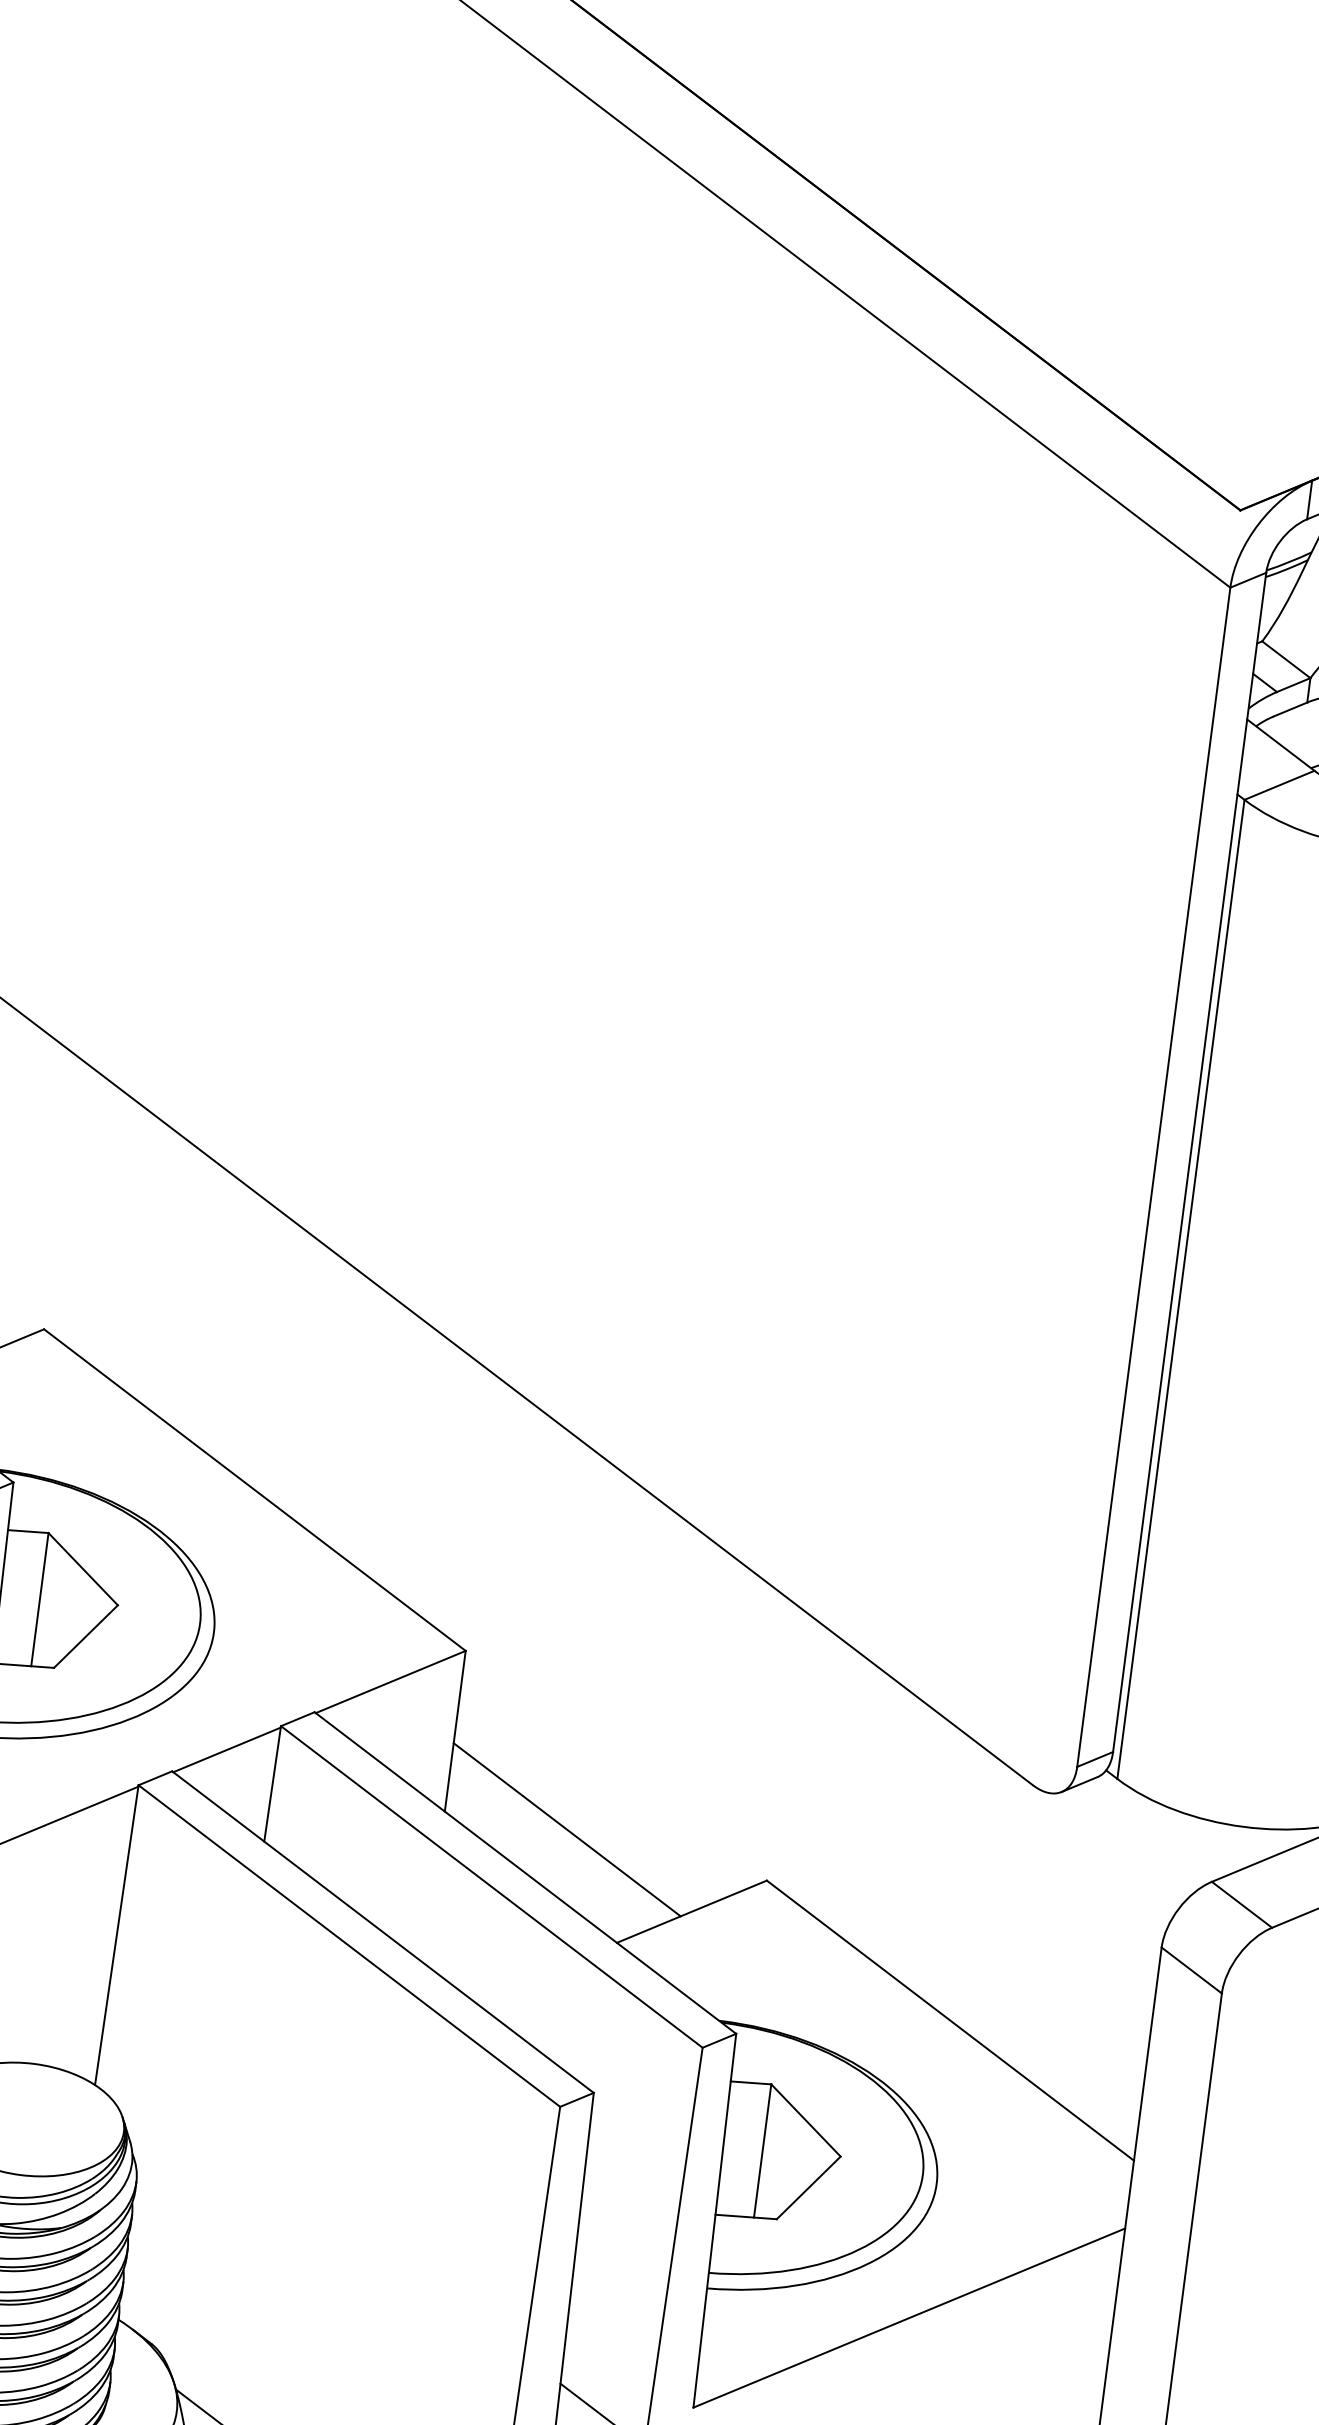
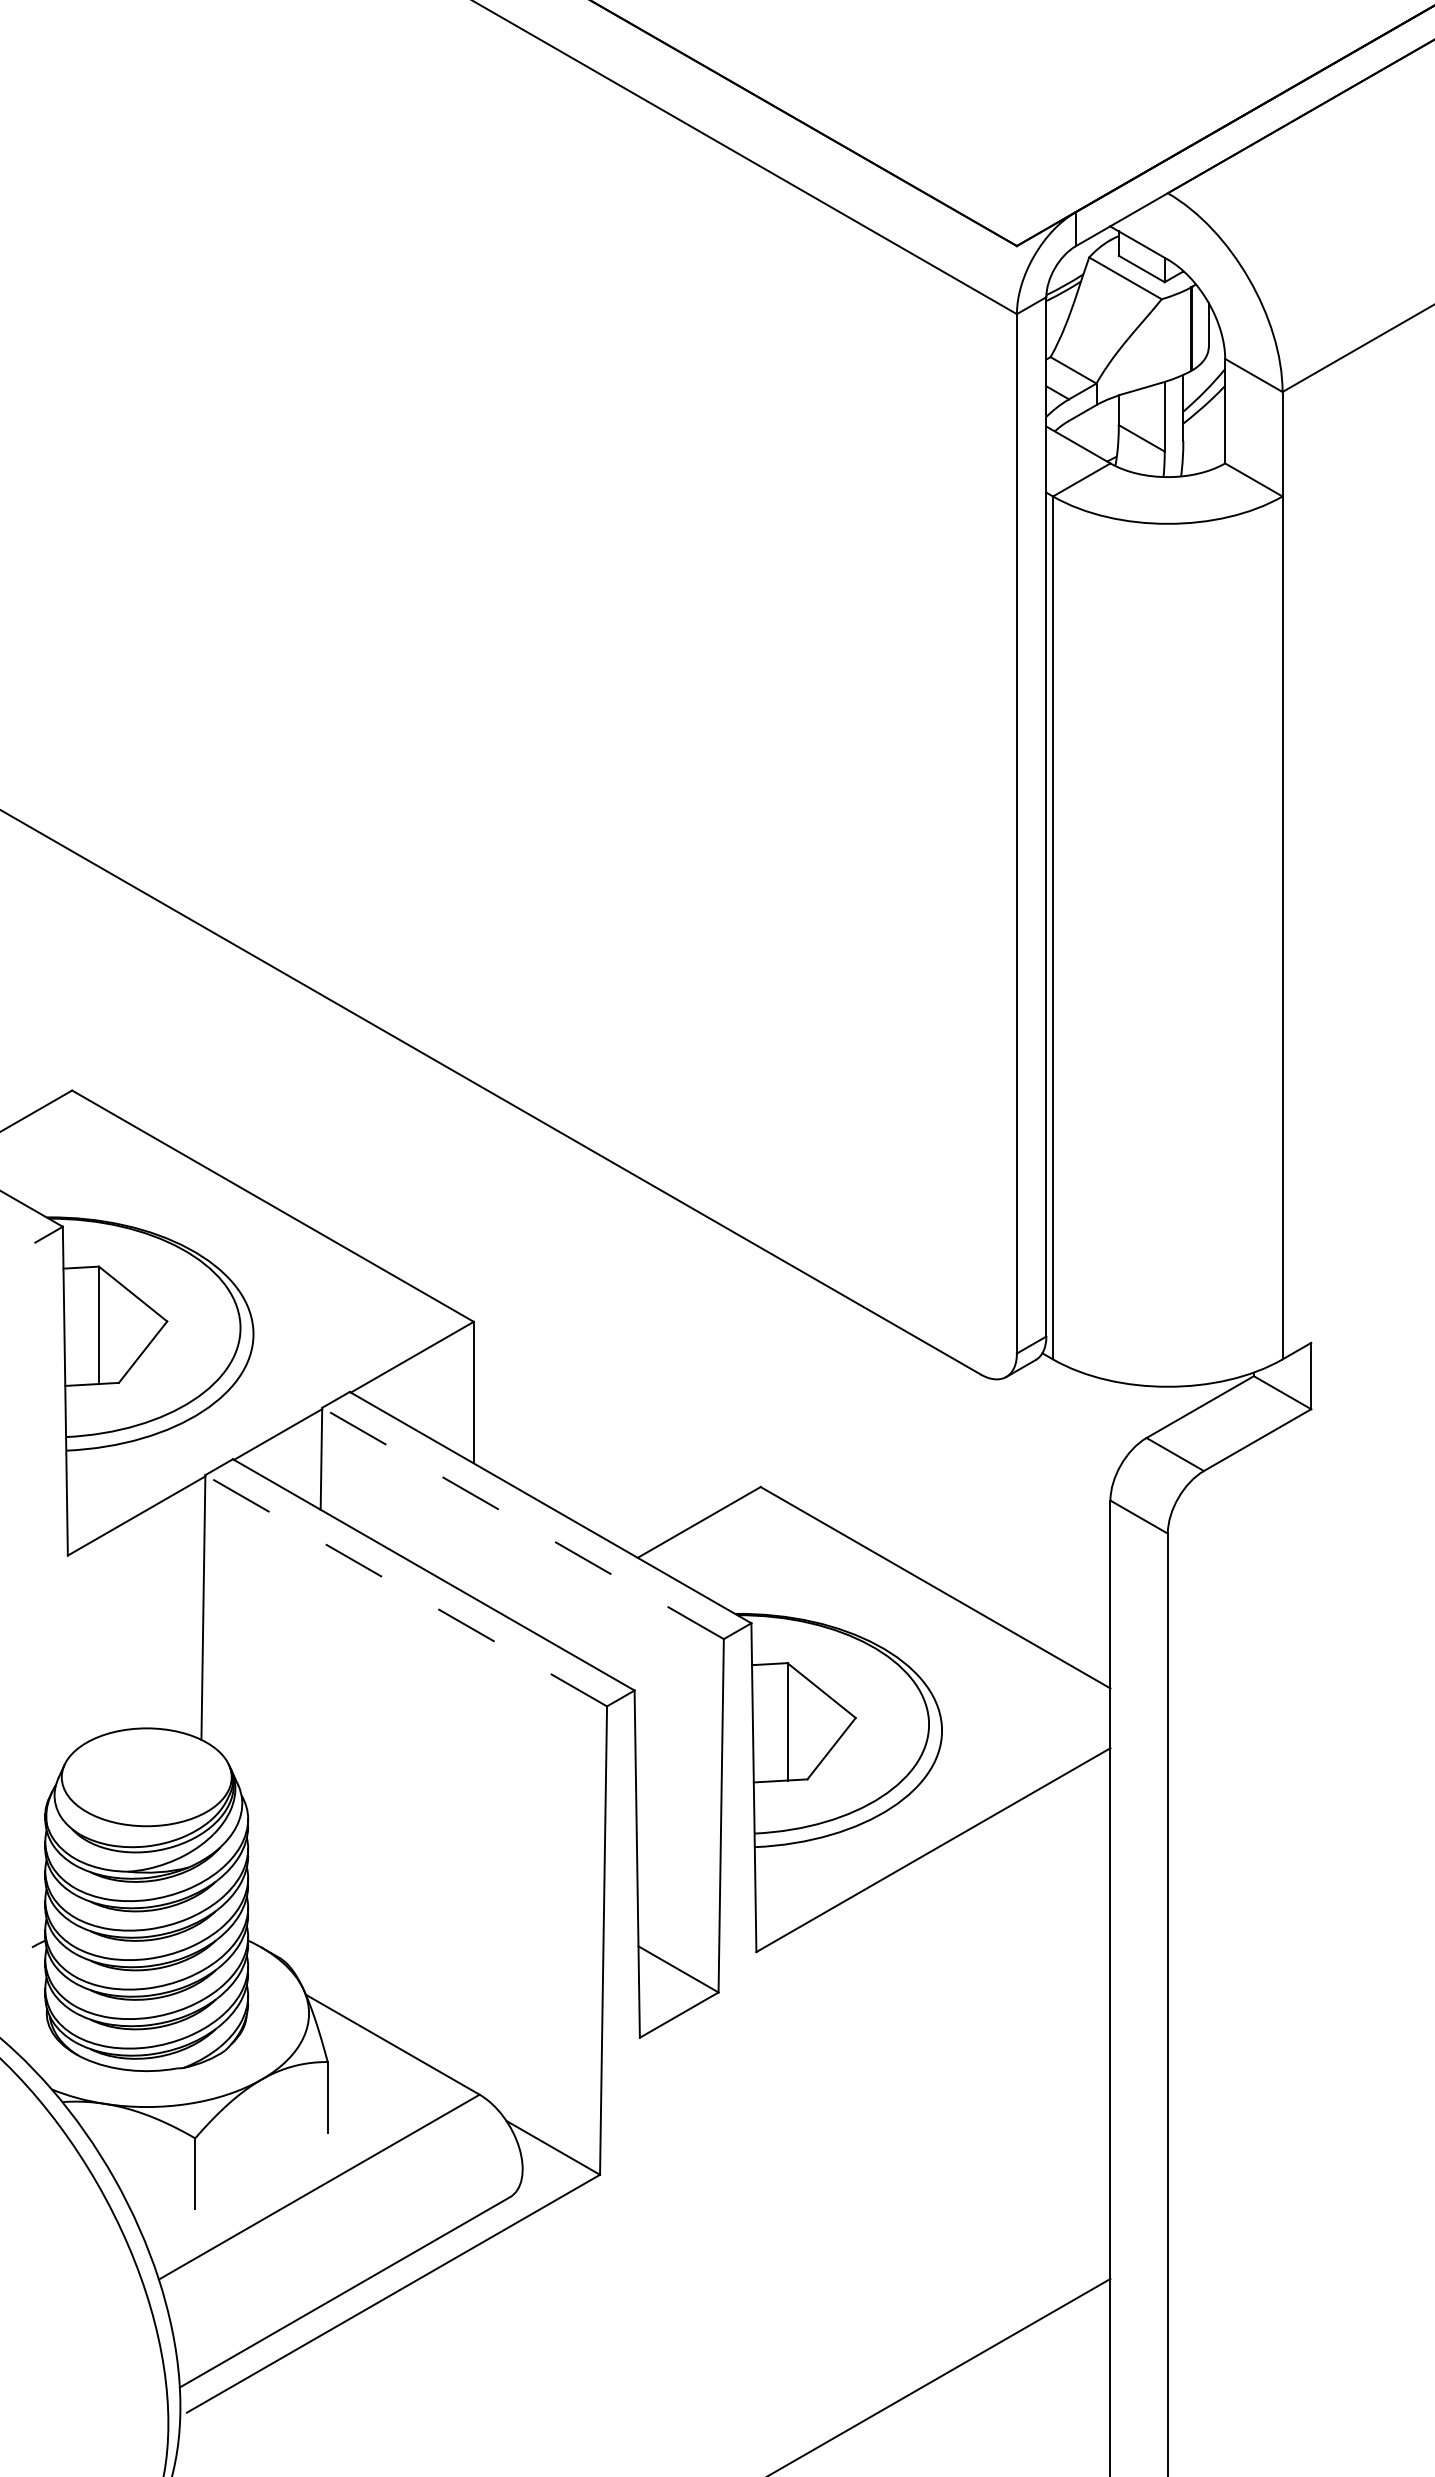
line: (566, 1829) -> (581, 1465), removed
line: (492, 1887) -> (523, 1523), solid -> dashed
line: (349, 1945) -> (406, 1590), solid -> dashed

